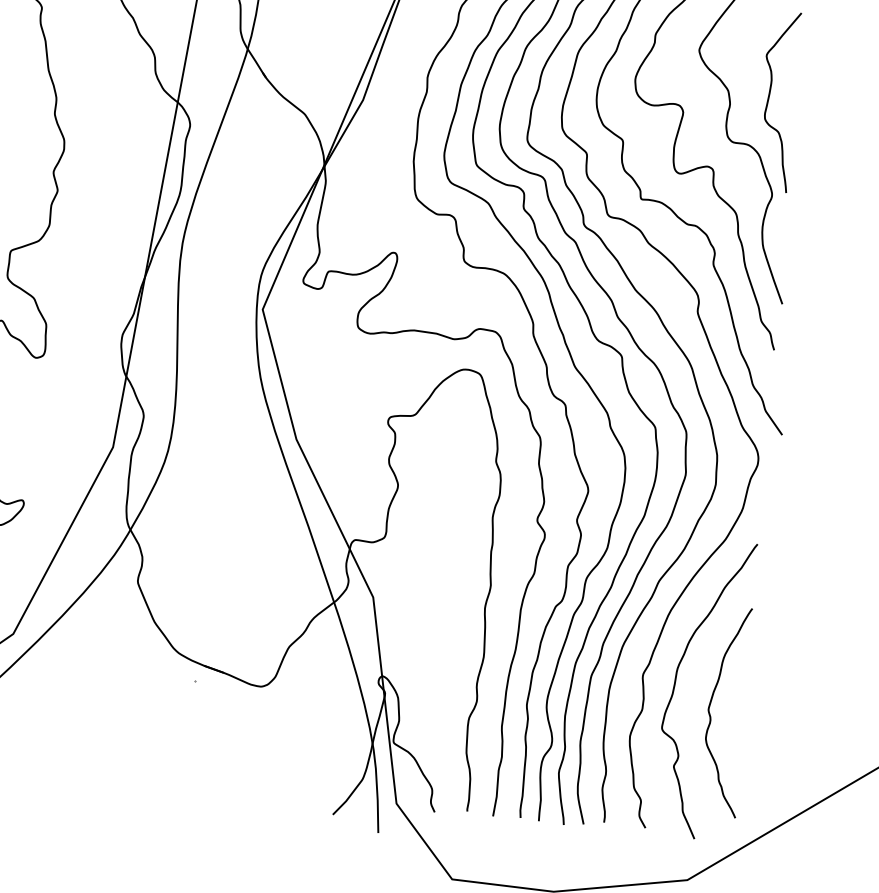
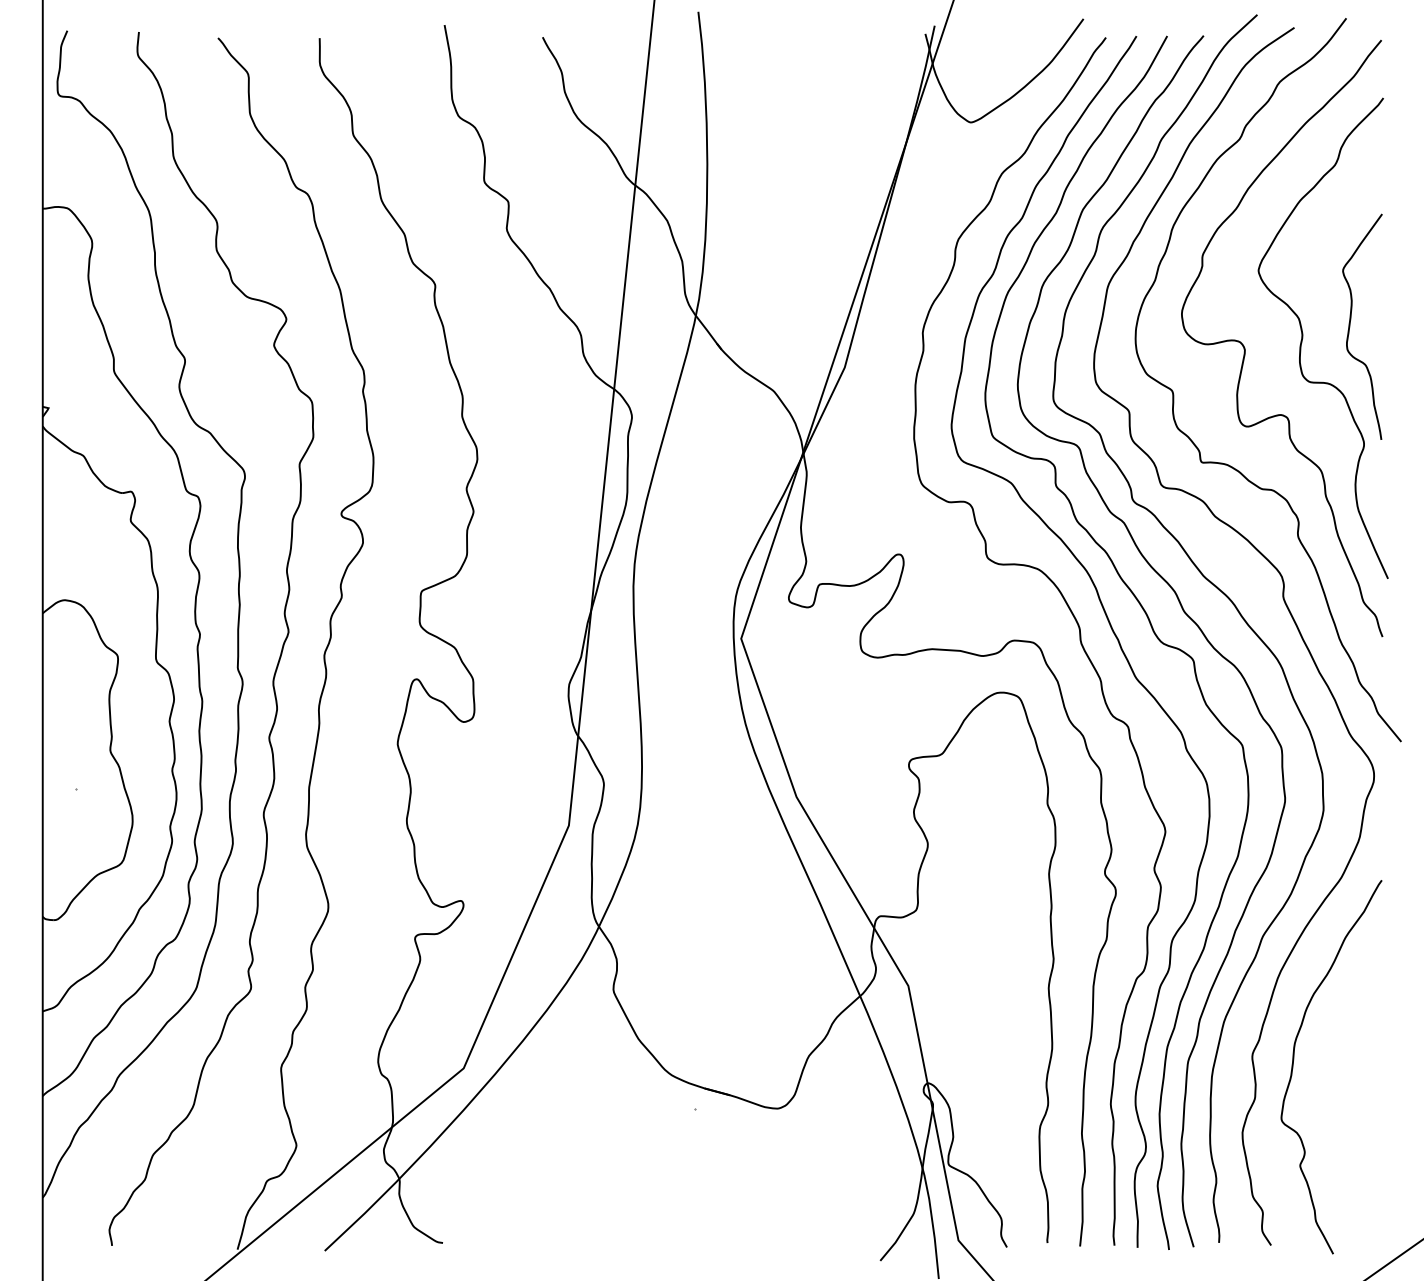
curve: (711, 716) -> (1341, 1099), removed

